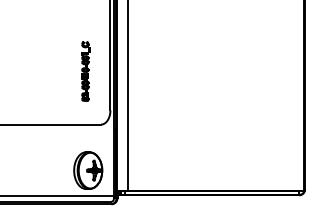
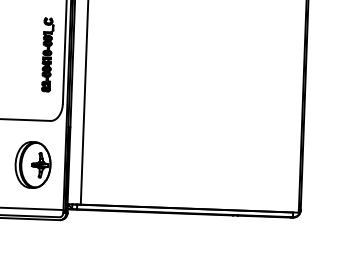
part: (85, 71) -> (47, 54), moved
part: (88, 170) -> (33, 164), moved

